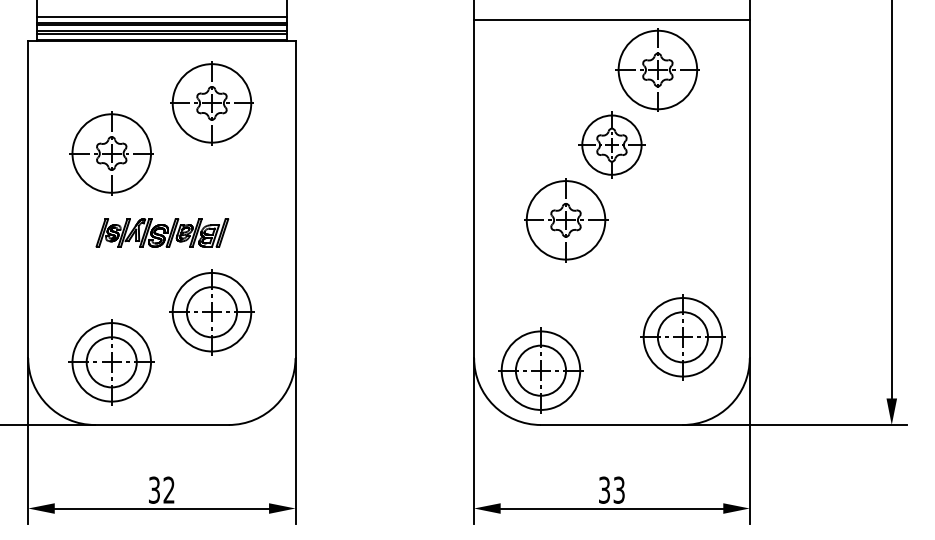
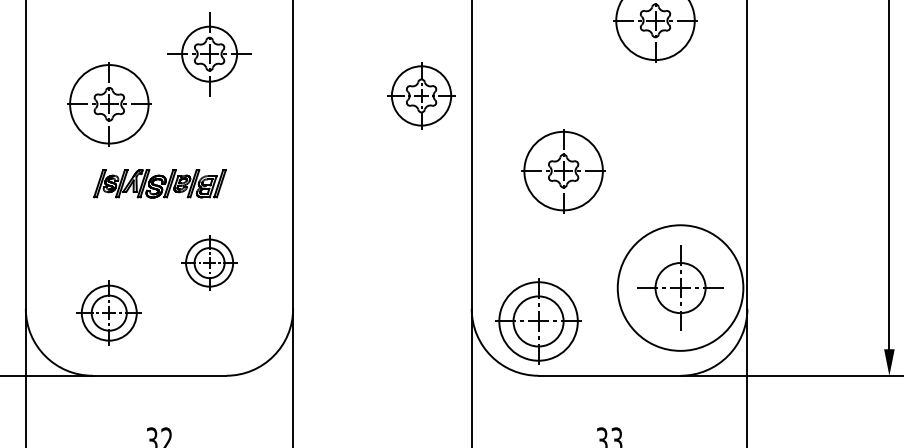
circle: (211, 103) -> (209, 54), size x0.7
part: (611, 144) -> (421, 95), moved
part: (211, 312) -> (209, 263), size x0.6
circle: (682, 337) -> (680, 288), size x1.6
part: (111, 362) -> (109, 313), size x0.7

